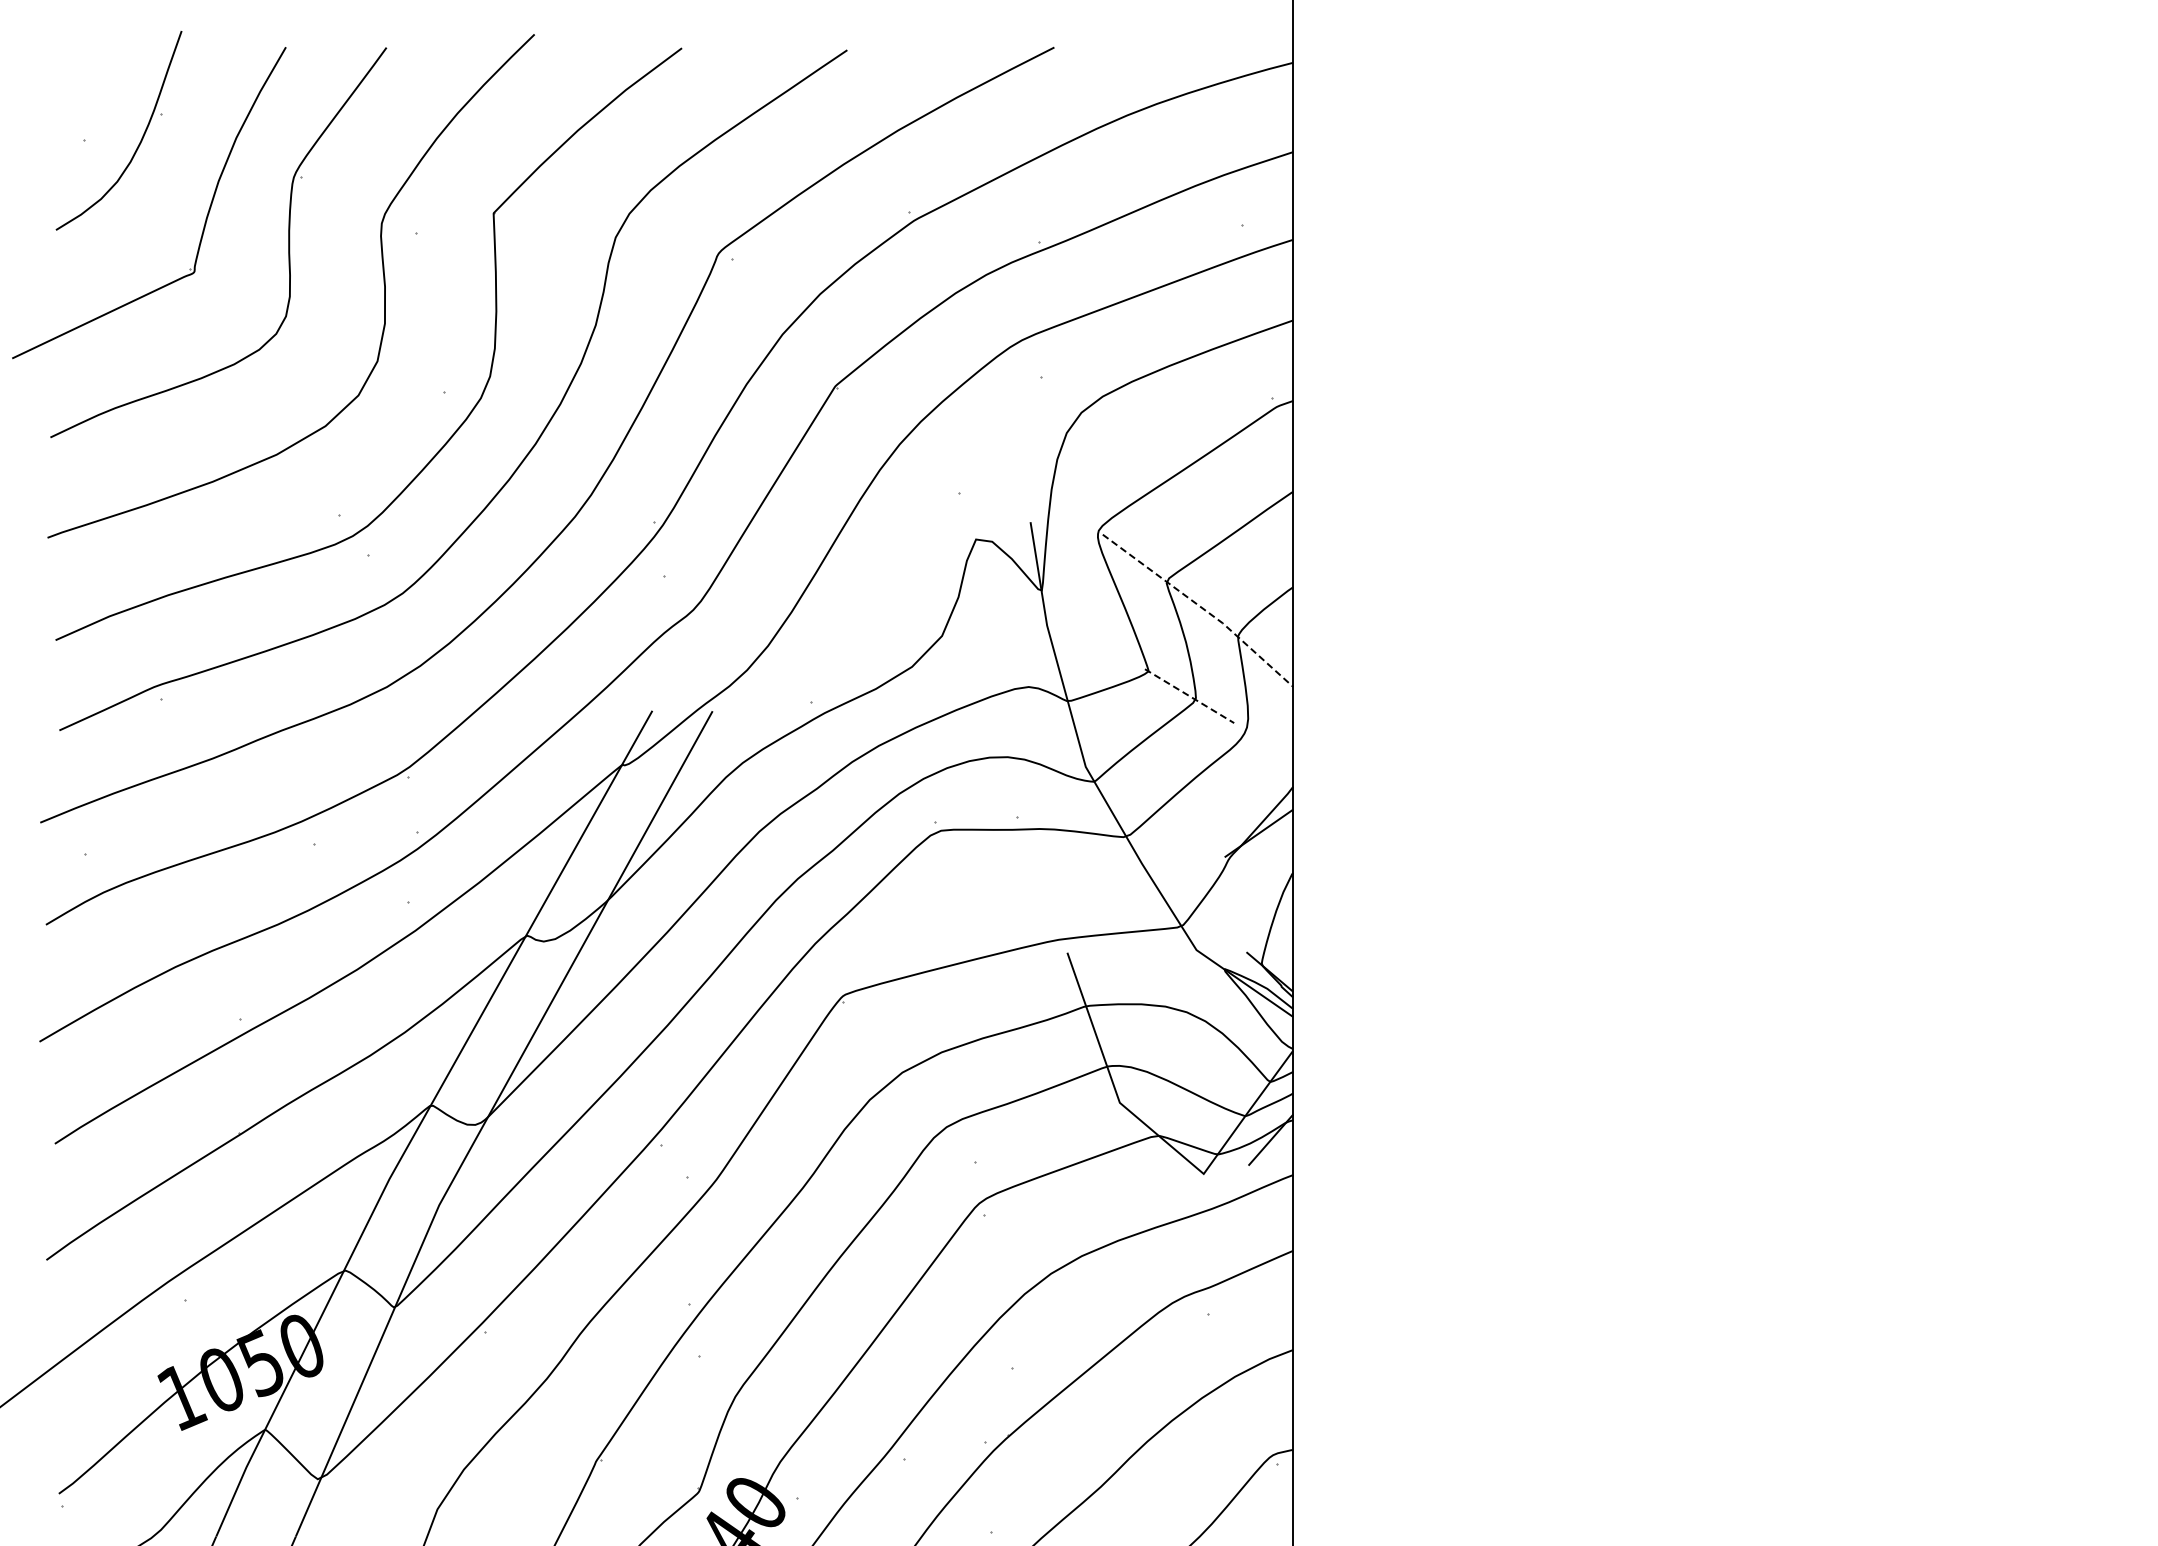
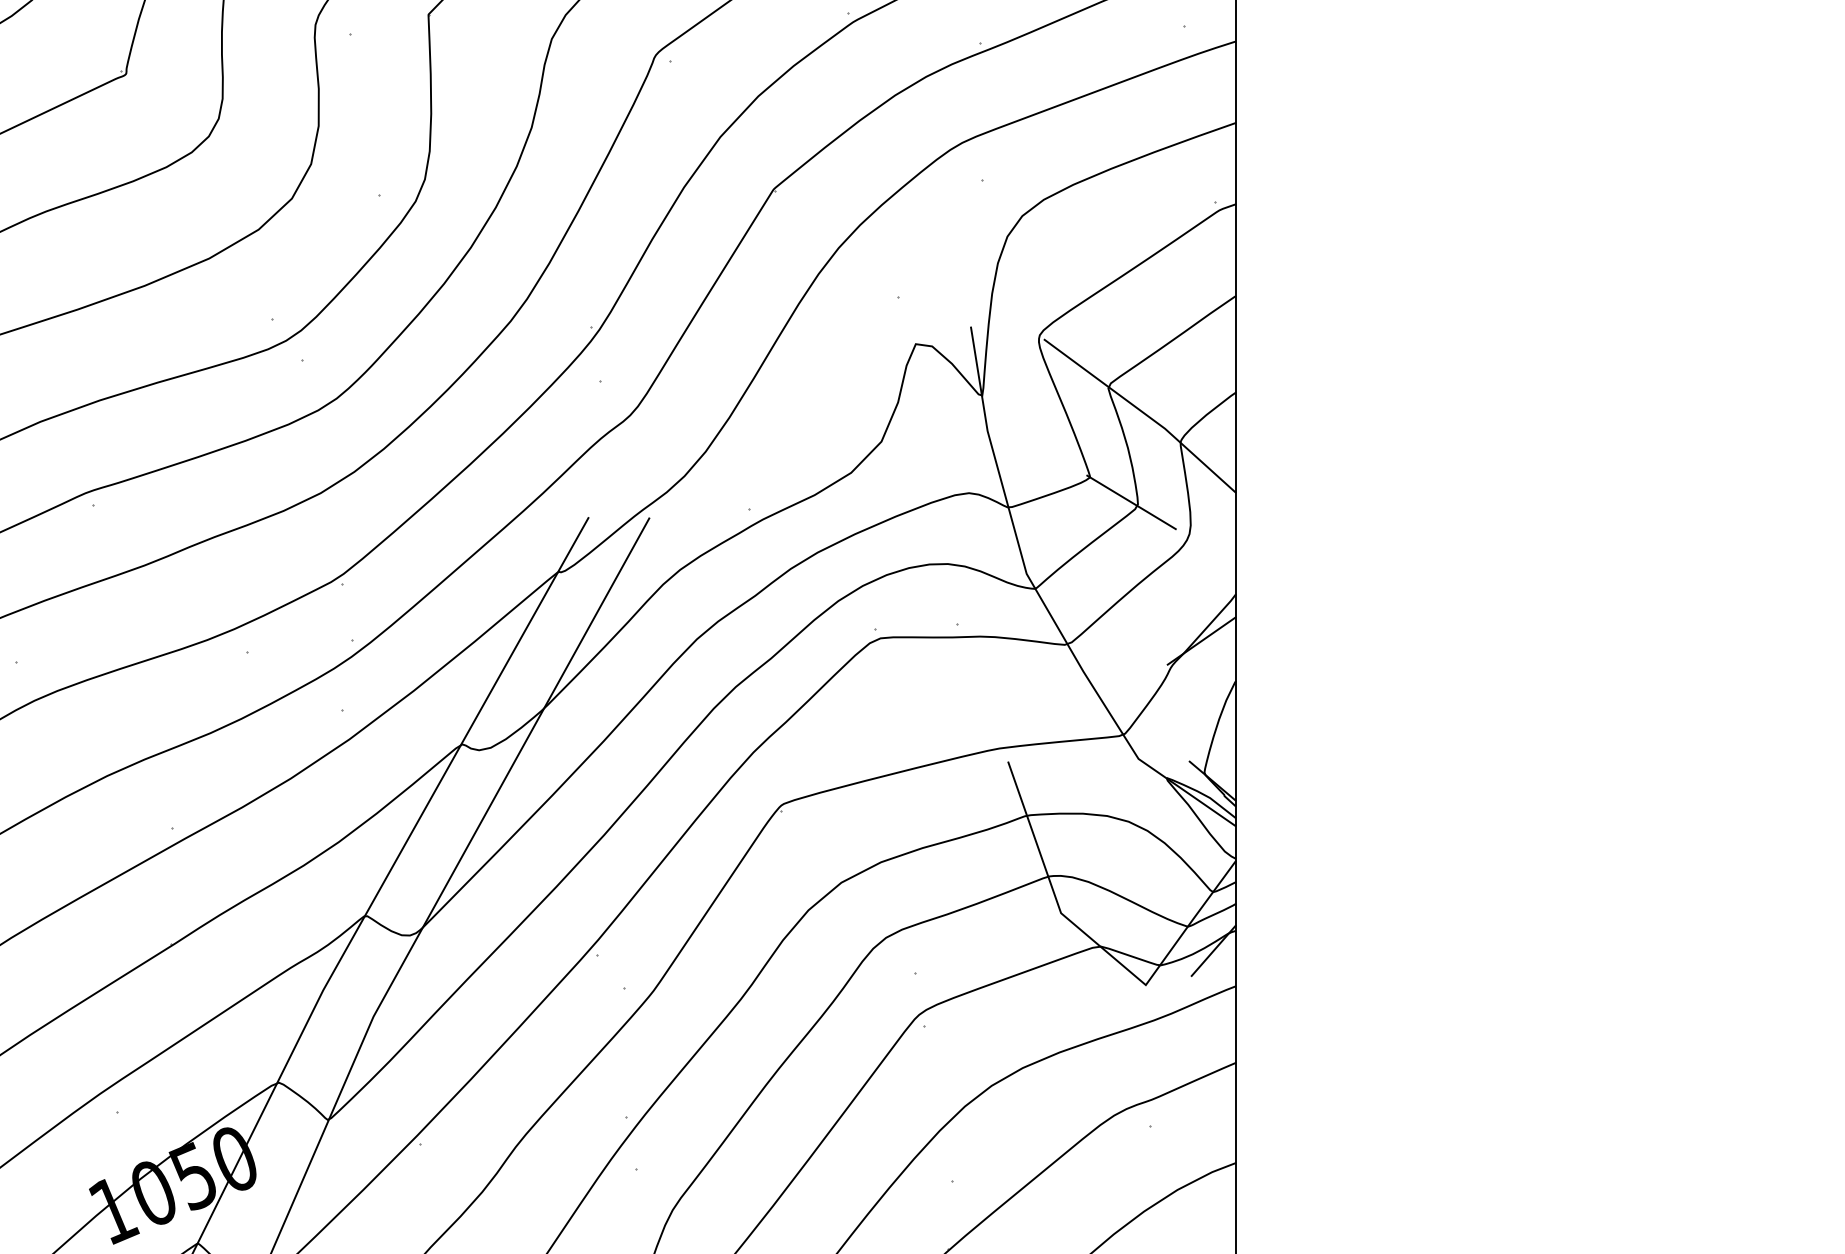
line: (1201, 607) -> (1143, 412), dashed -> solid
line: (1190, 696) -> (1132, 502), dashed -> solid

